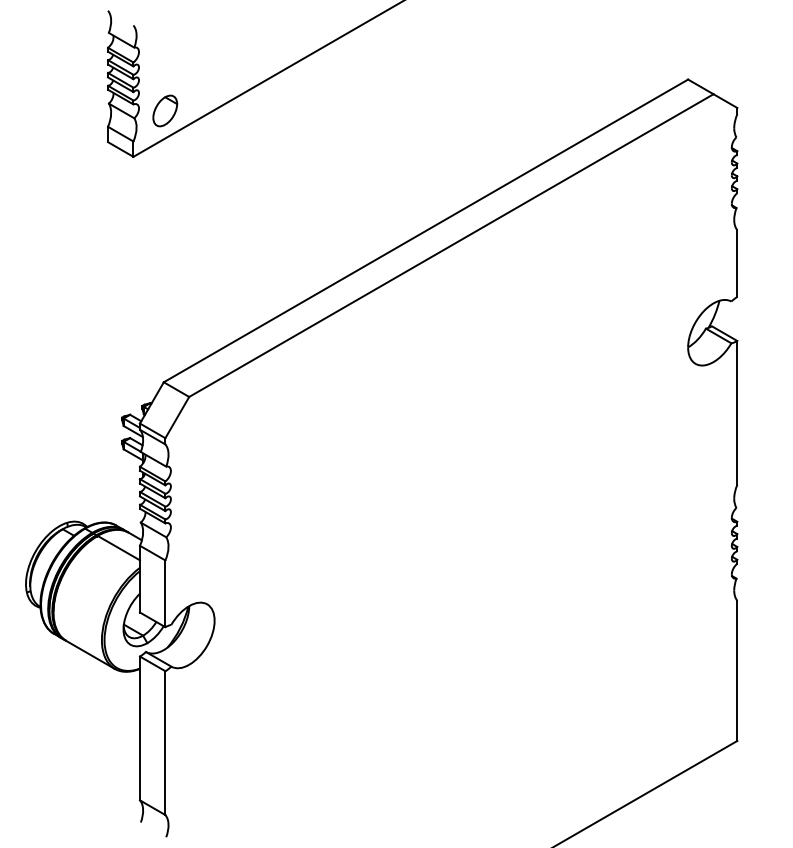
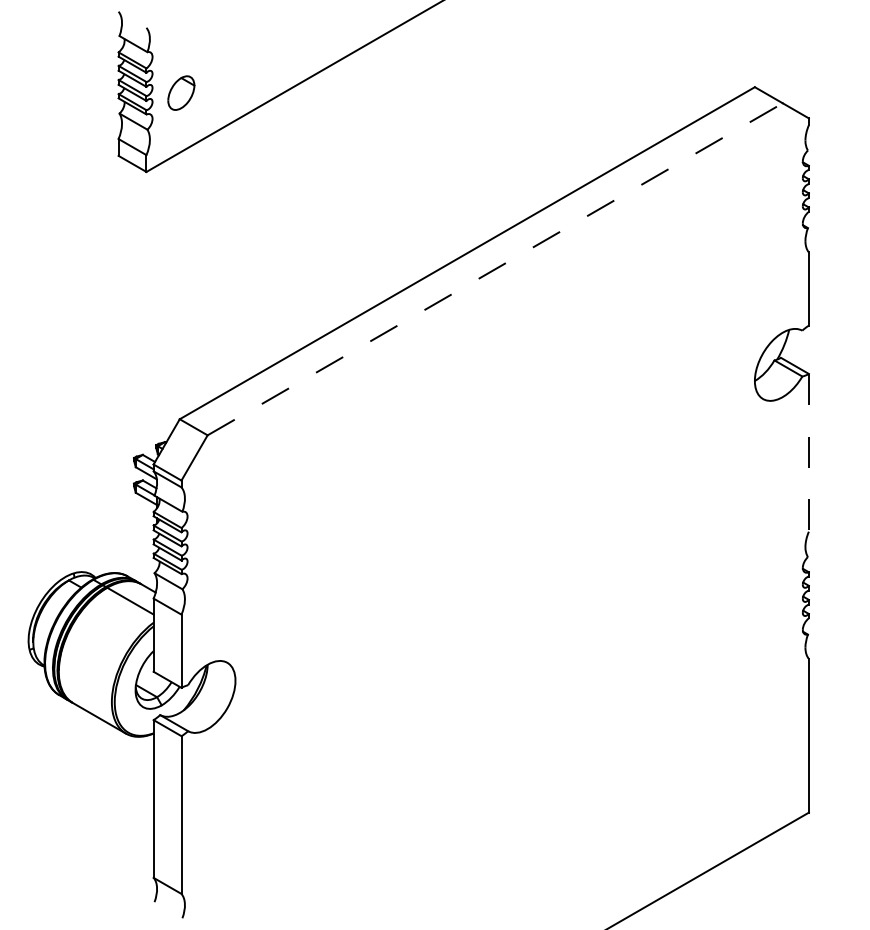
part: (165, 110) -> (181, 92), moved
line: (451, 245) -> (495, 269), solid -> dashed
line: (737, 412) -> (809, 452), solid -> dashed

